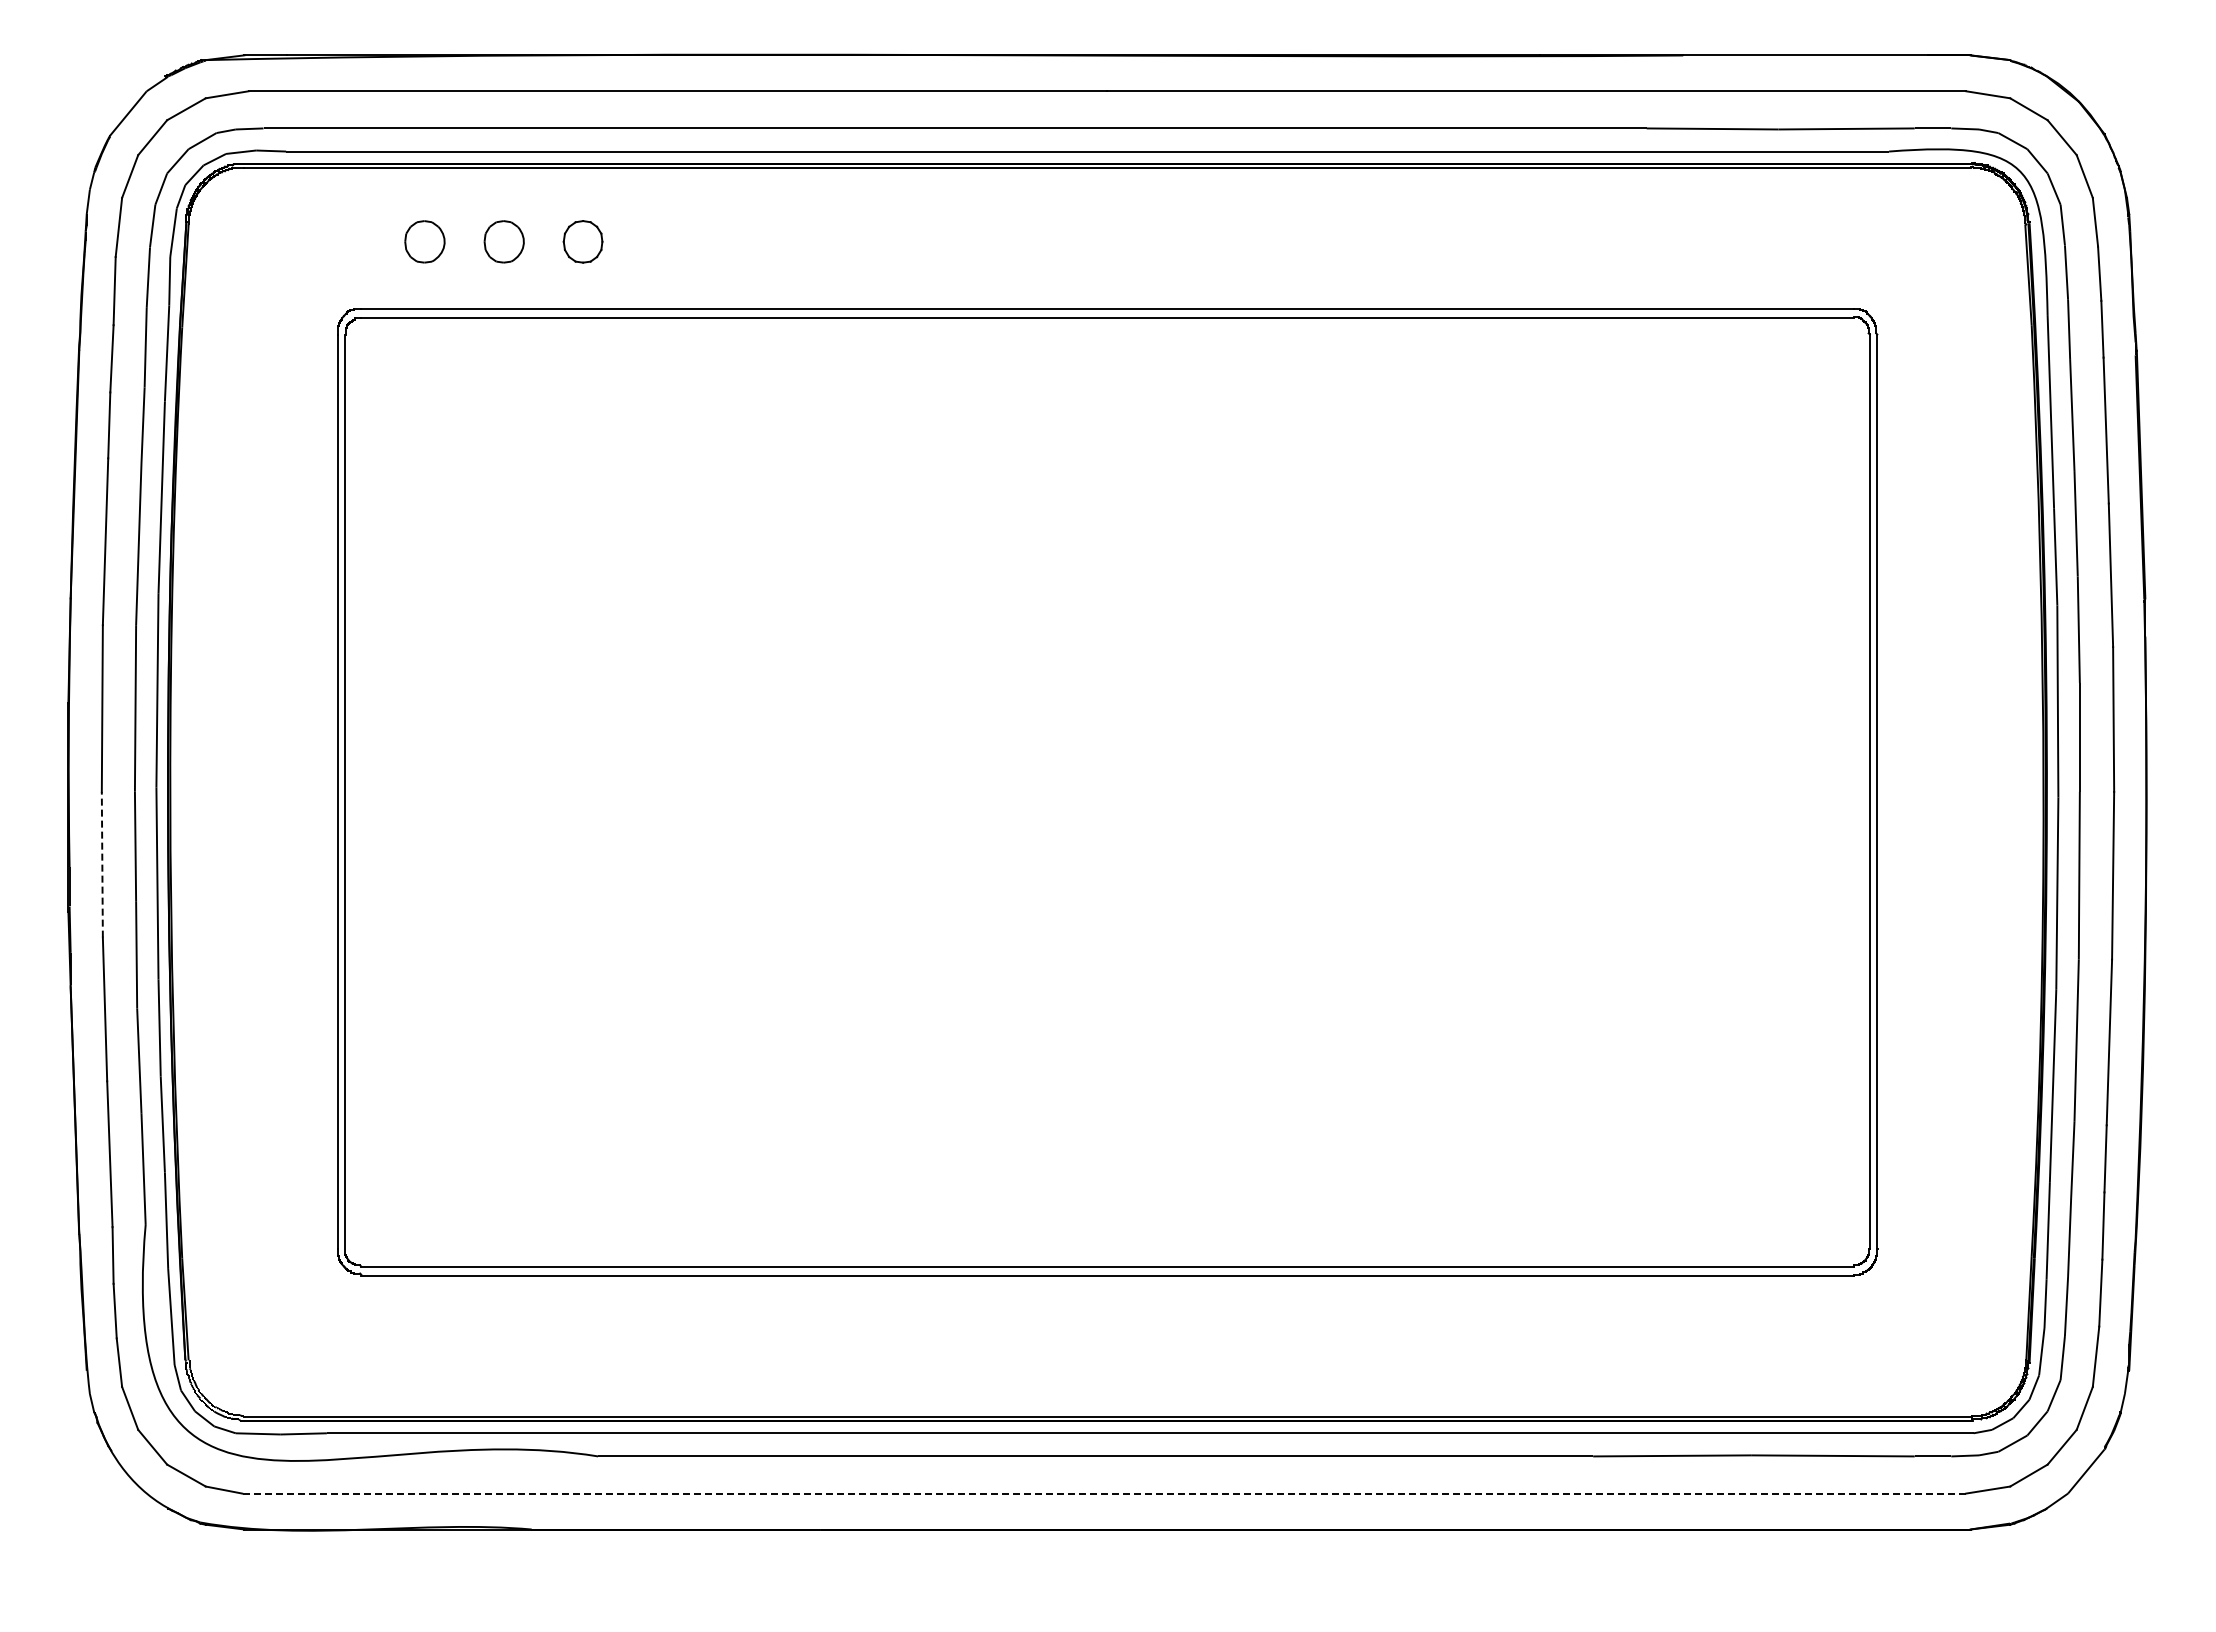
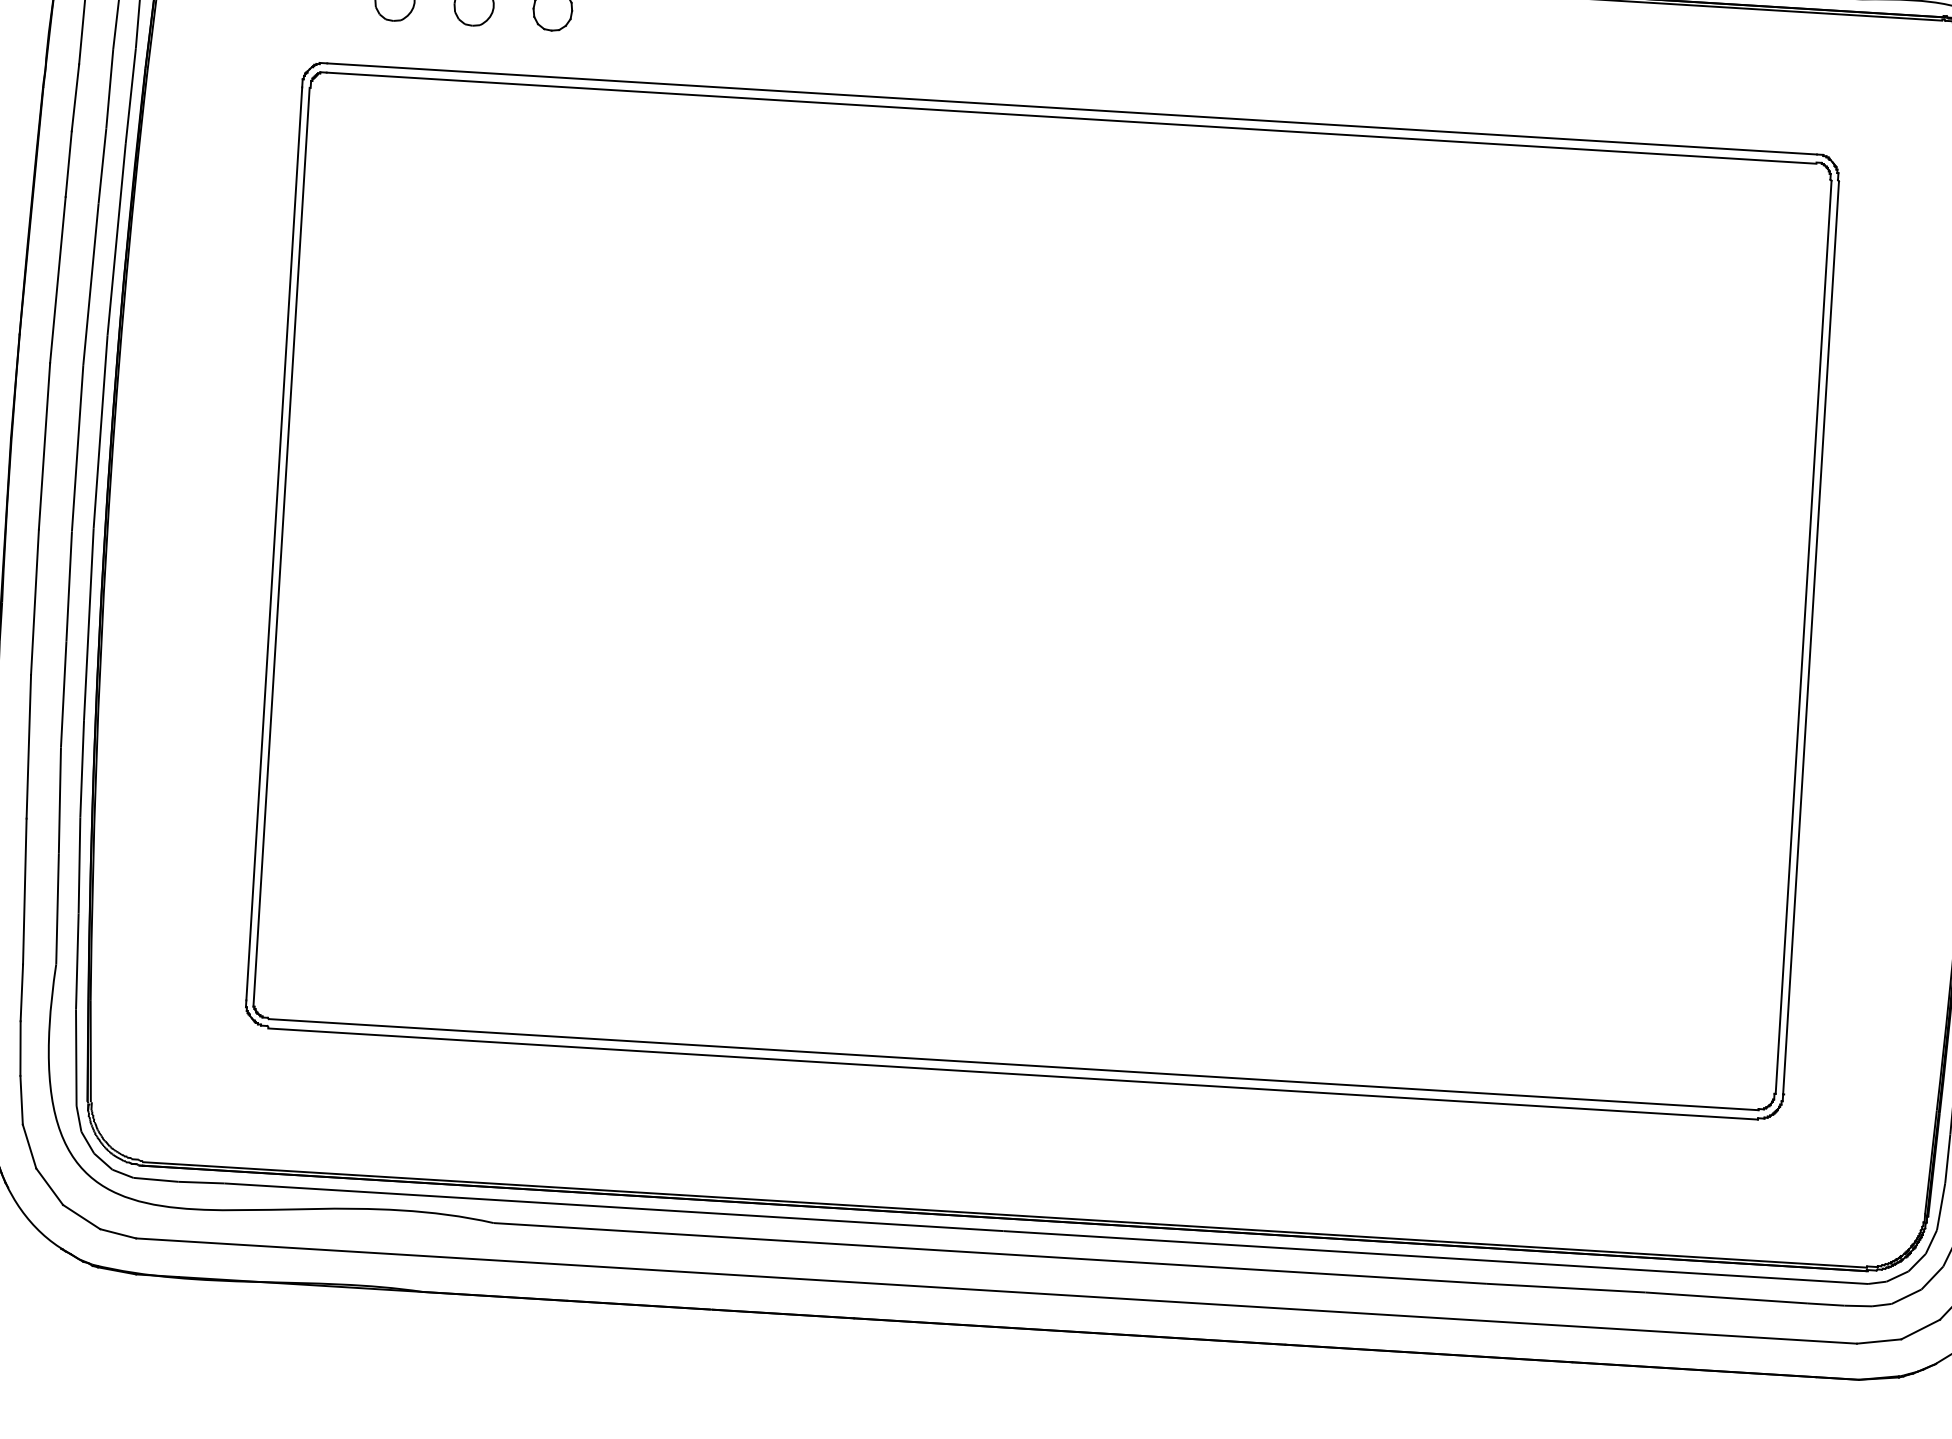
line: (102, 864) -> (35, 602), dashed -> solid
line: (1103, 1493) -> (995, 1290), dashed -> solid

